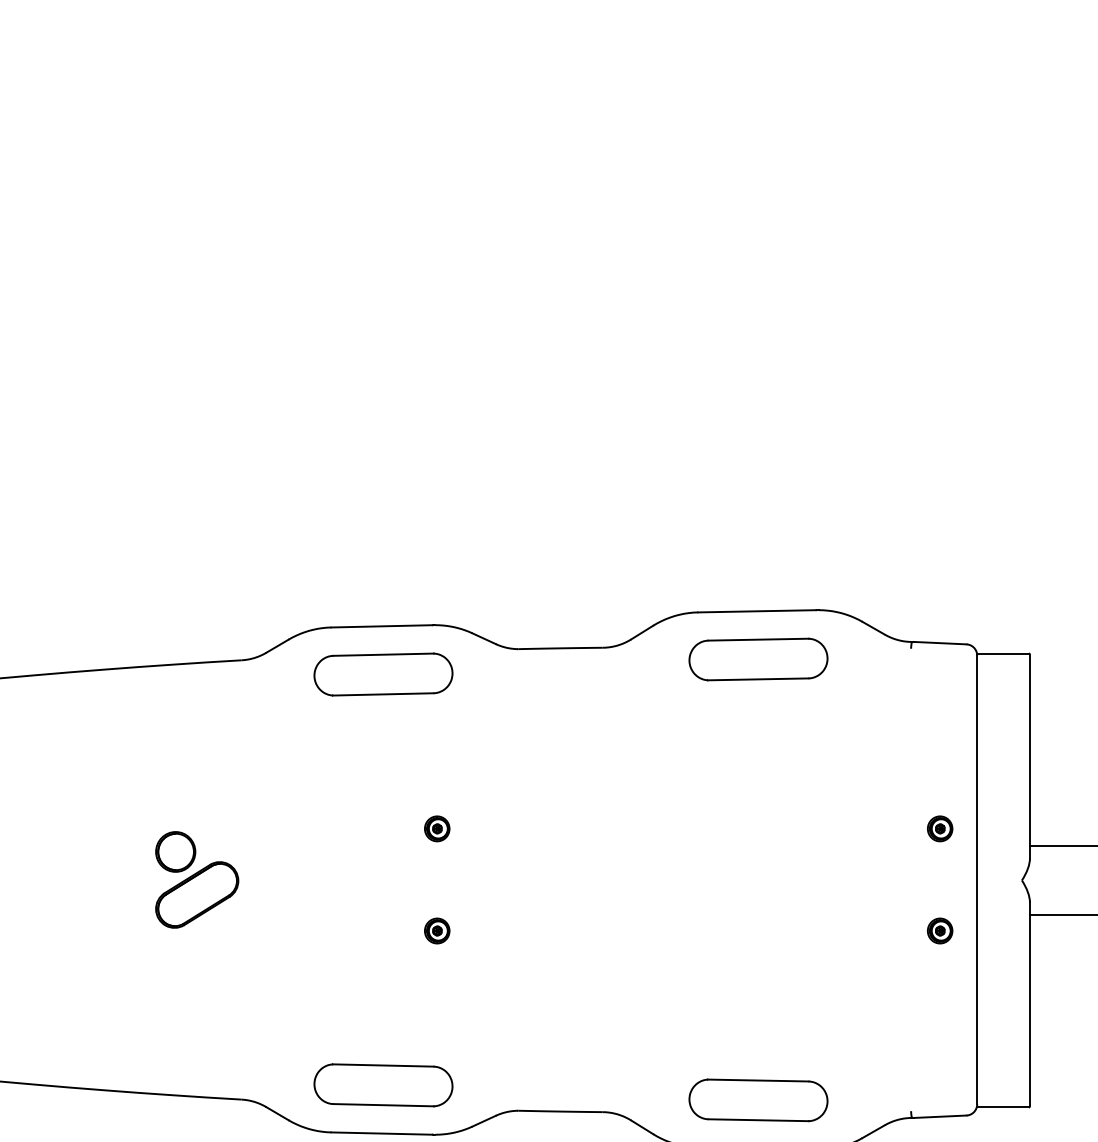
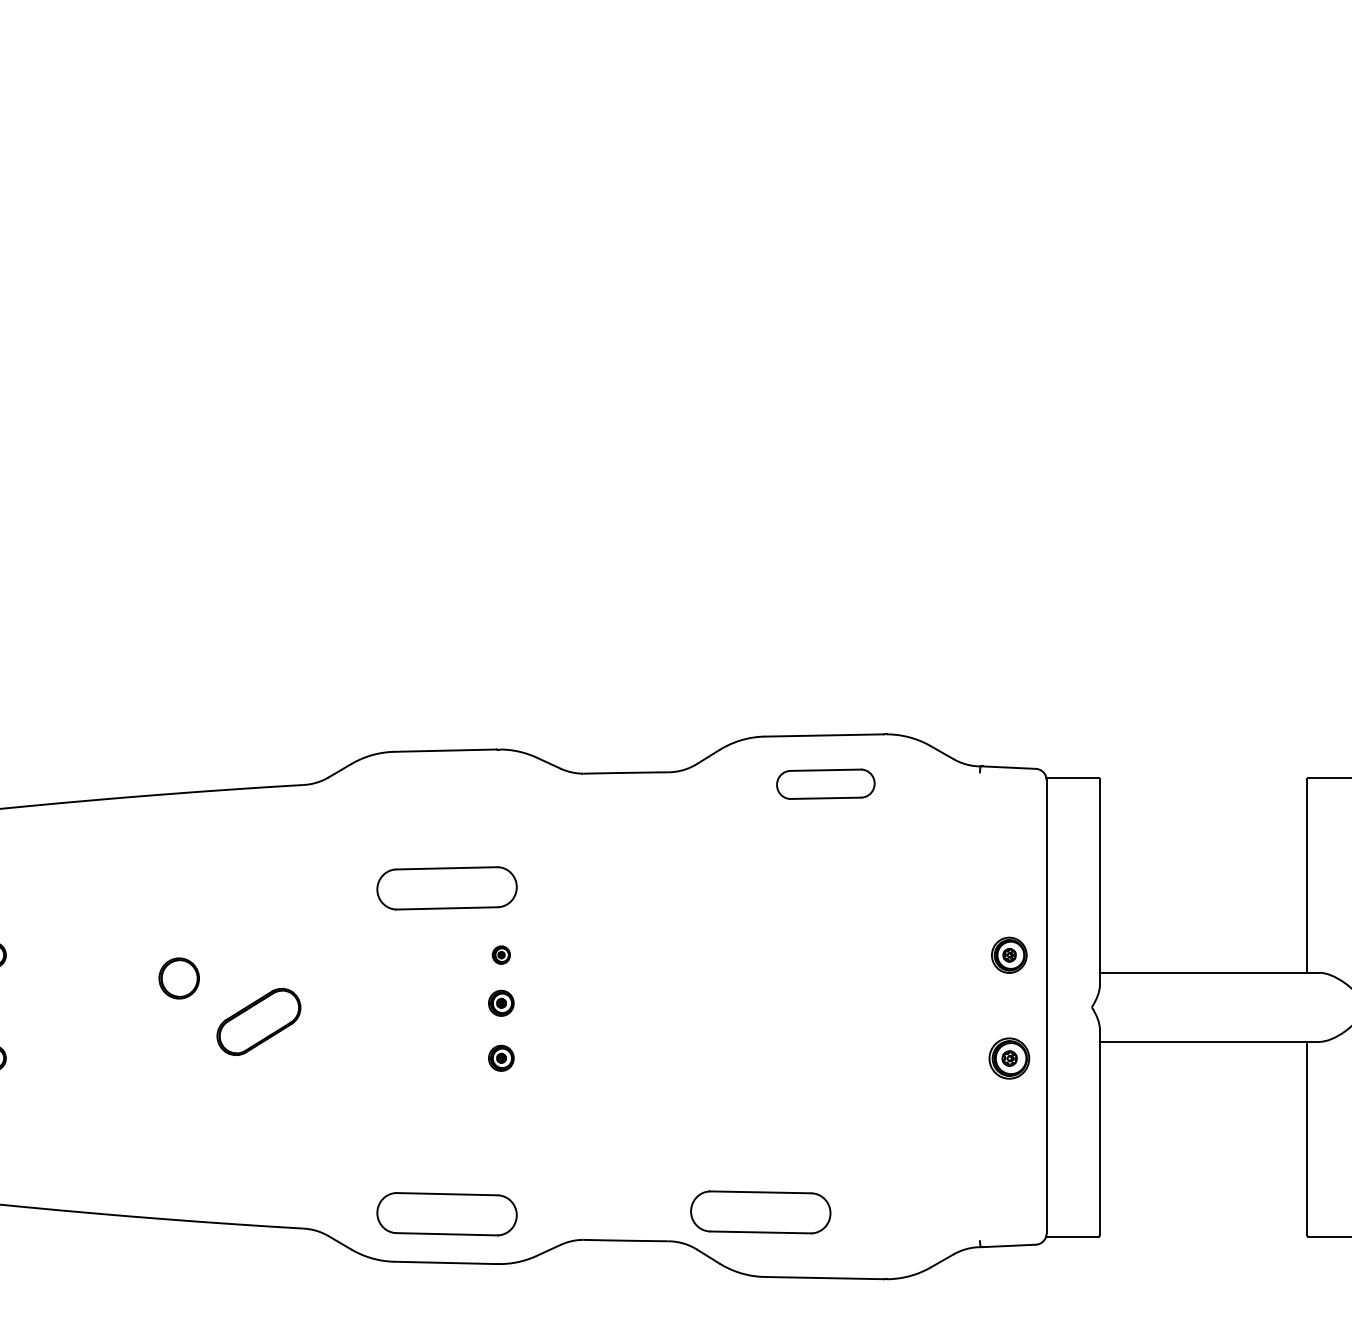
part: (758, 659) -> (825, 784), size x0.7
part: (382, 674) -> (446, 888), moved
part: (437, 828) -> (501, 954), size x0.7
part: (939, 828) -> (1008, 954), size x1.4
part: (174, 851) -> (178, 978), moved
part: (437, 875) -> (501, 1002), added
part: (939, 930) -> (1008, 1057), size x1.6
part: (758, 1100) -> (760, 1212), moved

